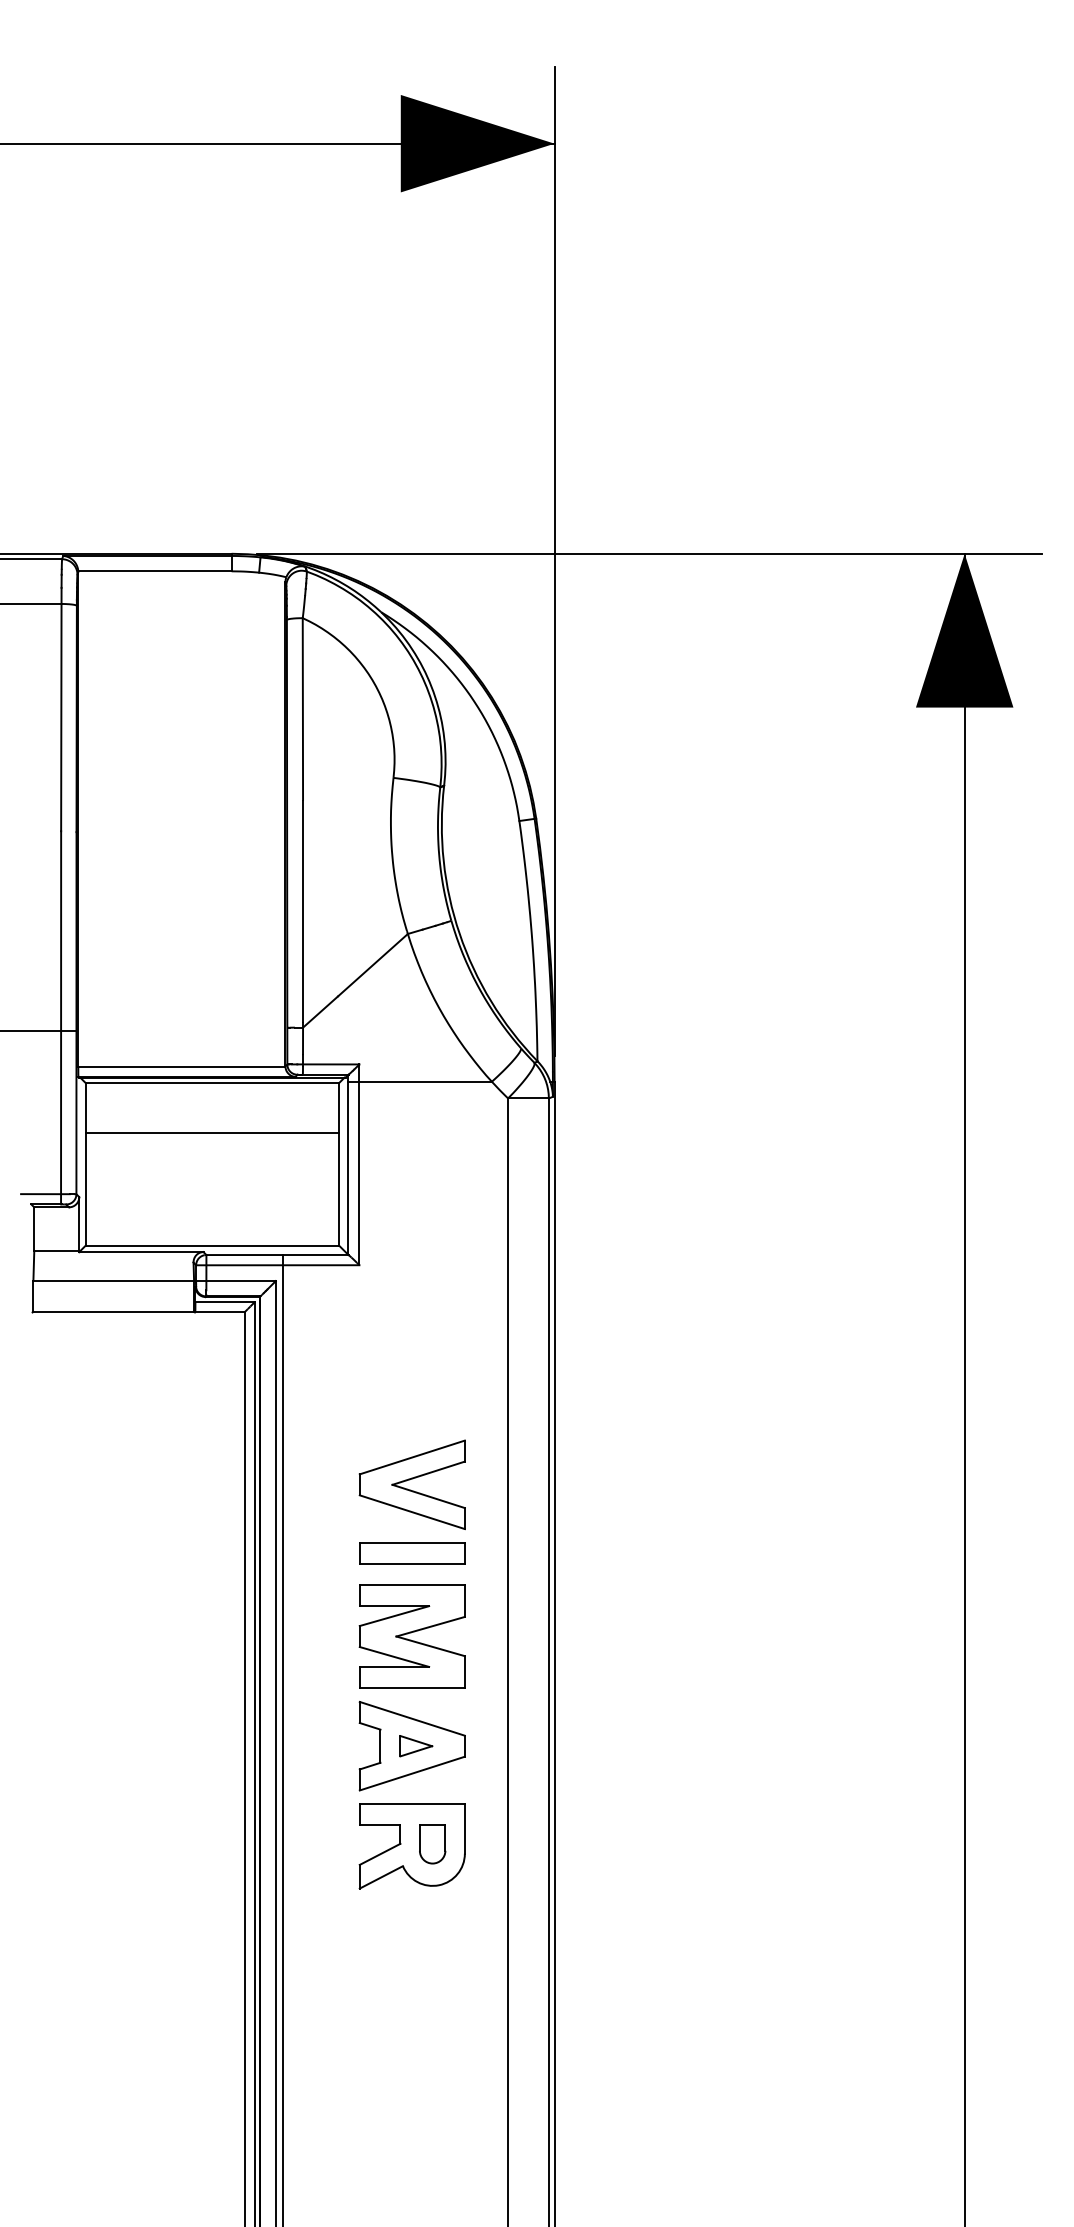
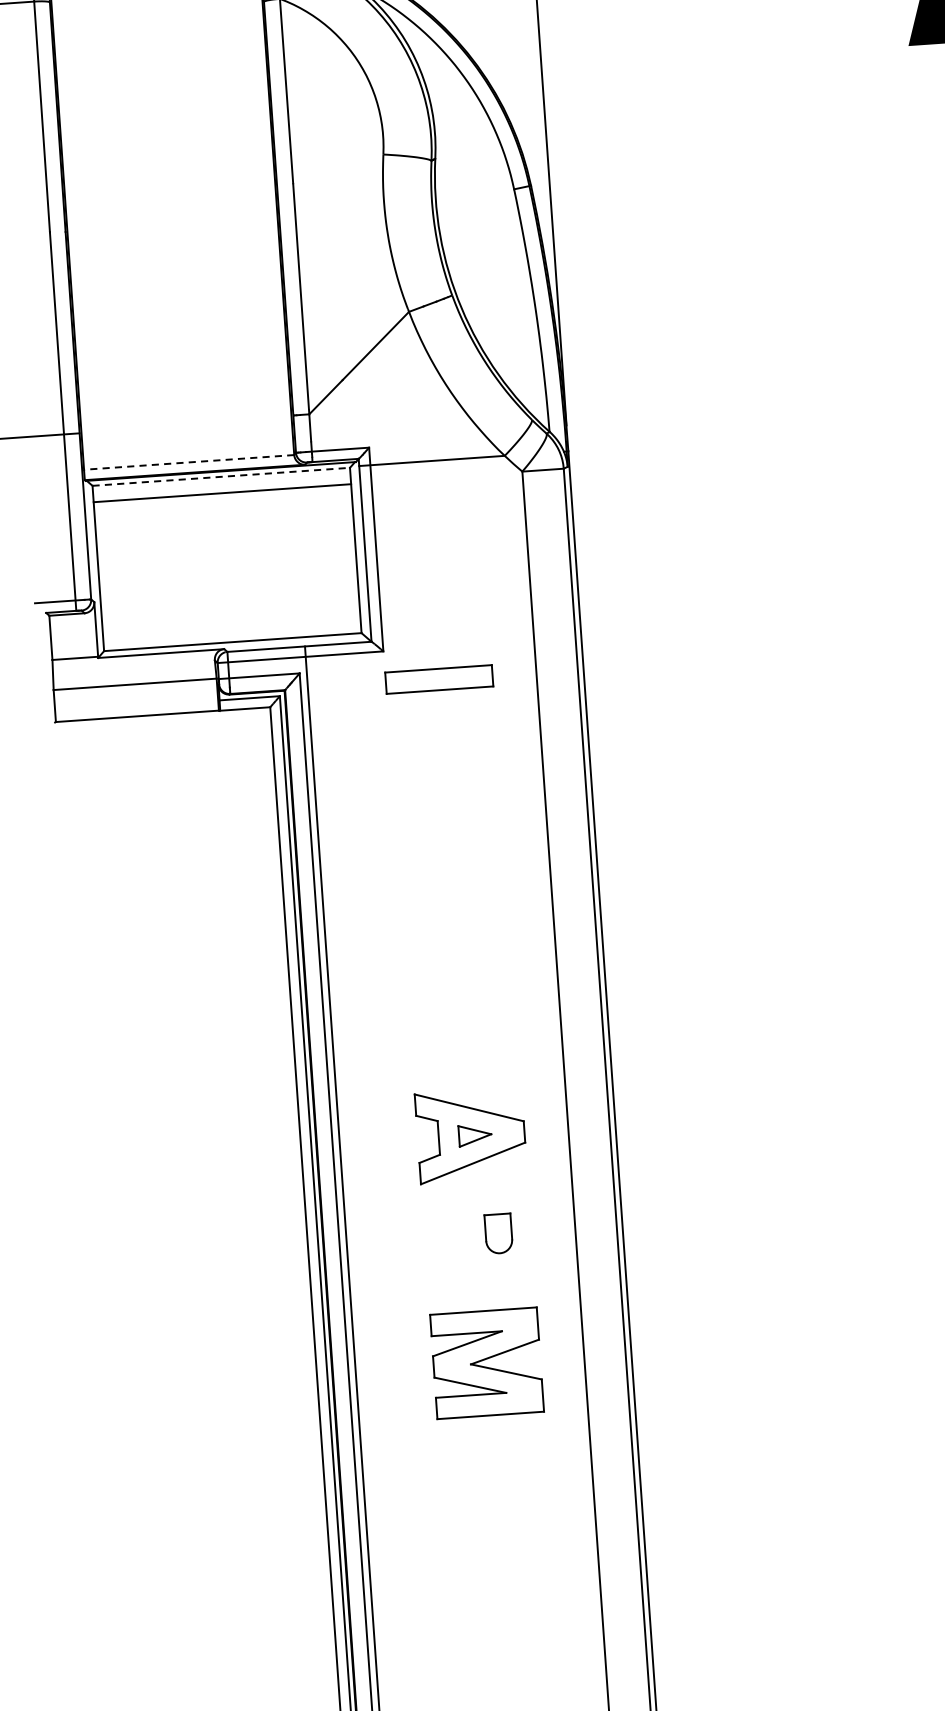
line: (181, 1066) -> (188, 462), solid -> dashed
line: (212, 1082) -> (221, 476), solid -> dashed
line: (212, 1133) -> (222, 493), moved
part: (411, 1484) -> (451, 870), removed
part: (412, 1553) -> (439, 679), moved
part: (411, 1636) -> (486, 1363), moved
part: (411, 1846) -> (477, 1237), removed

